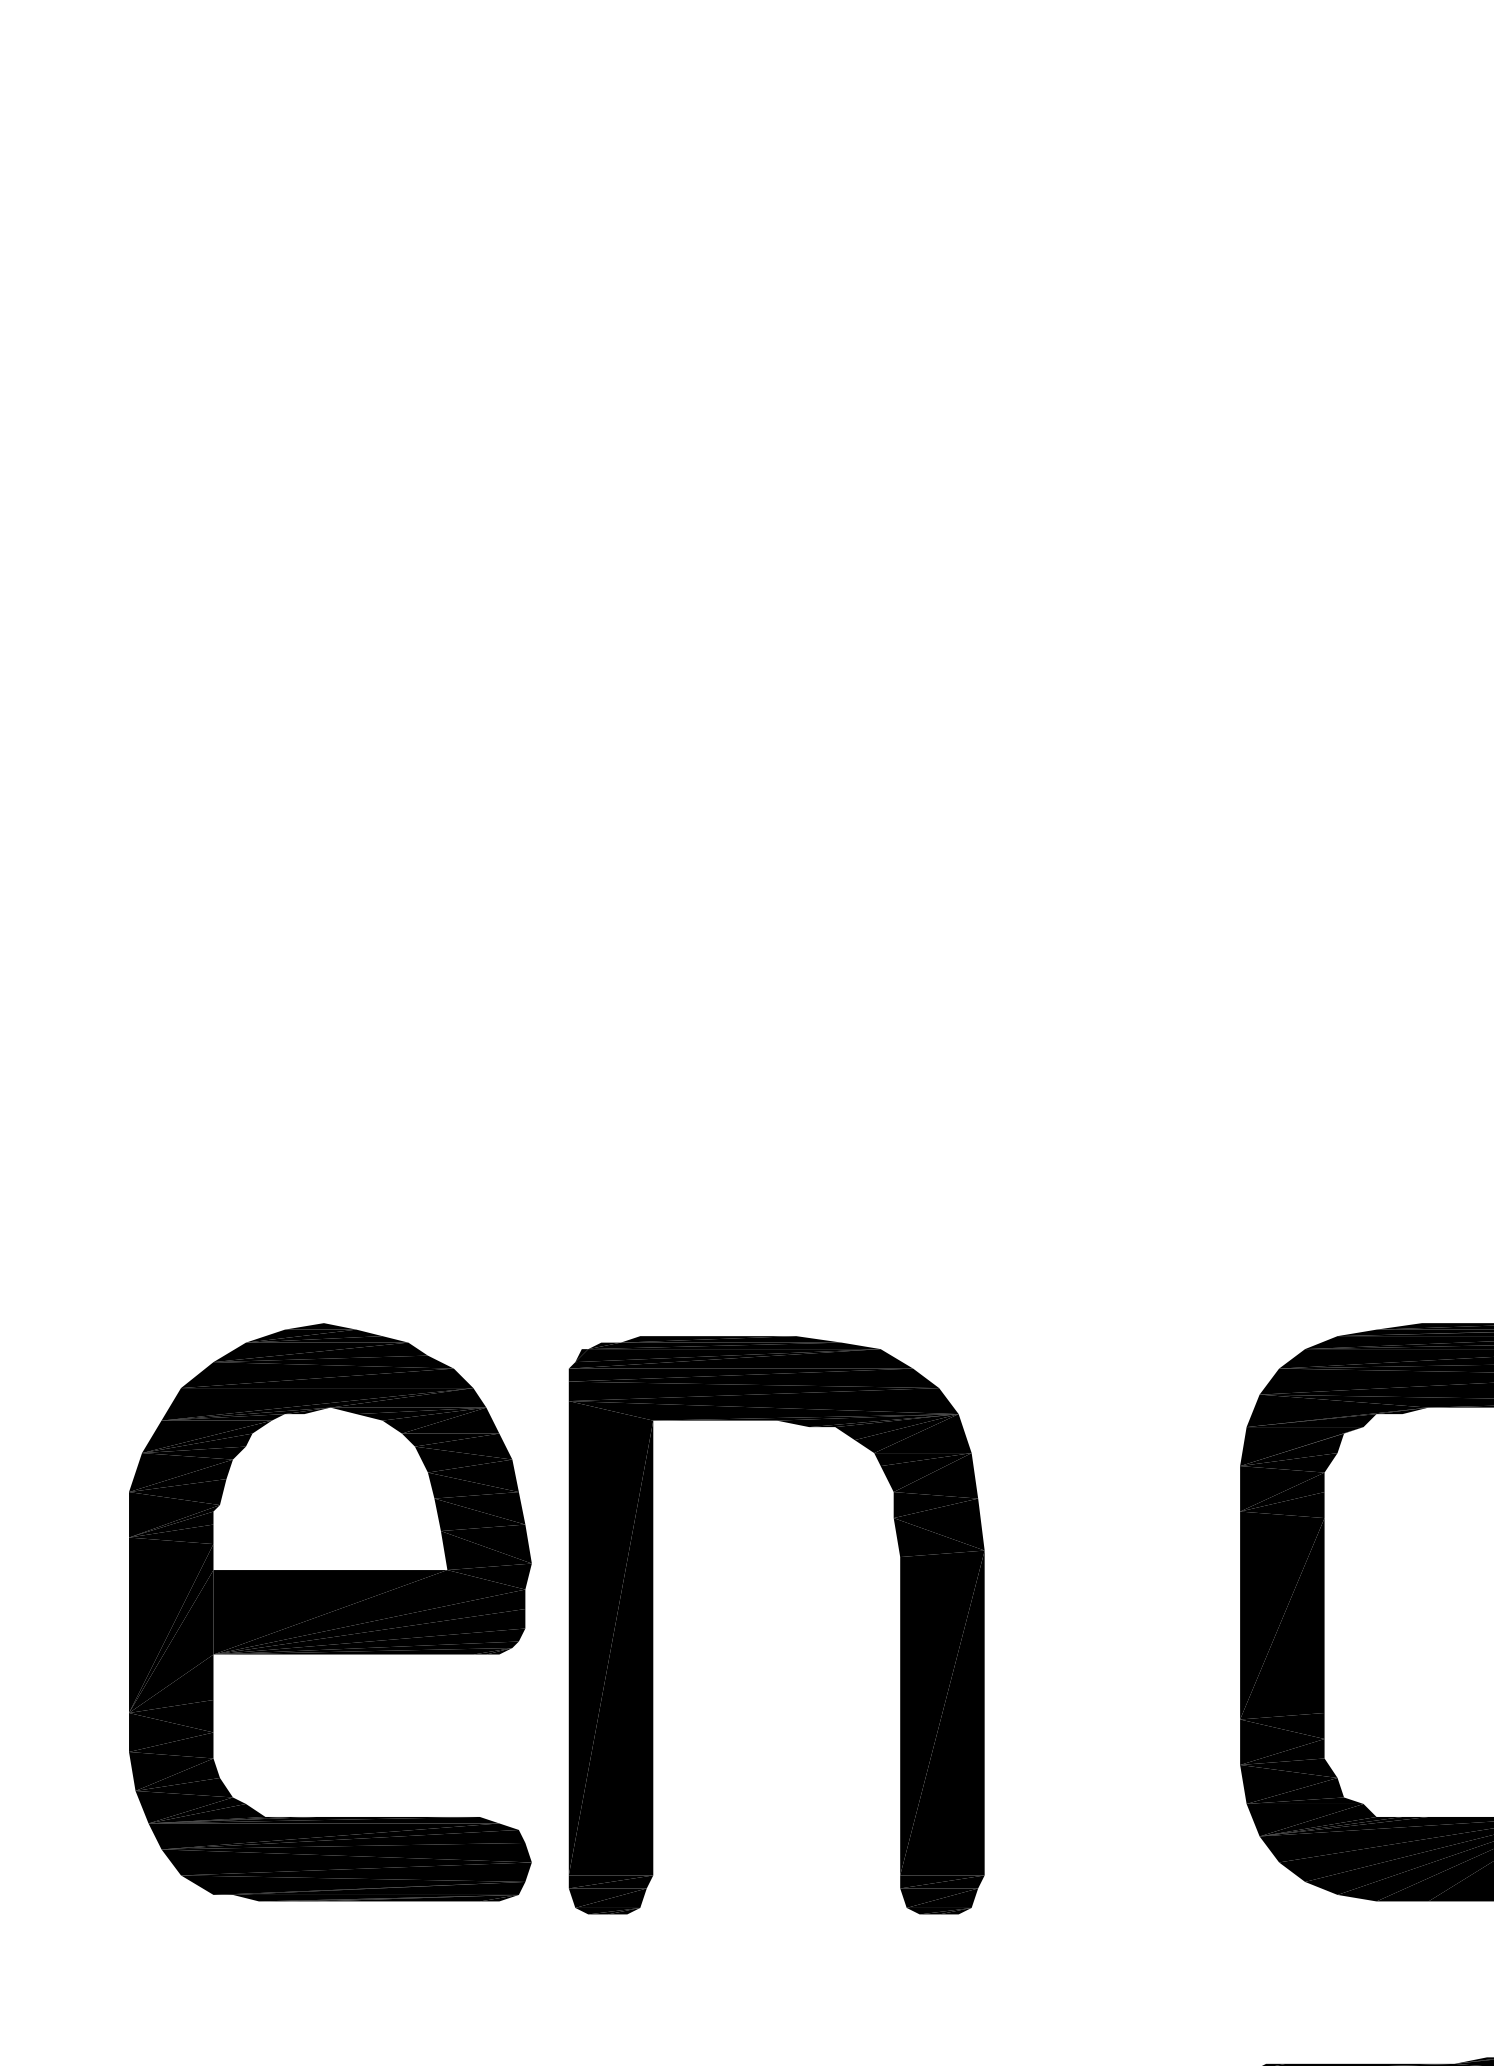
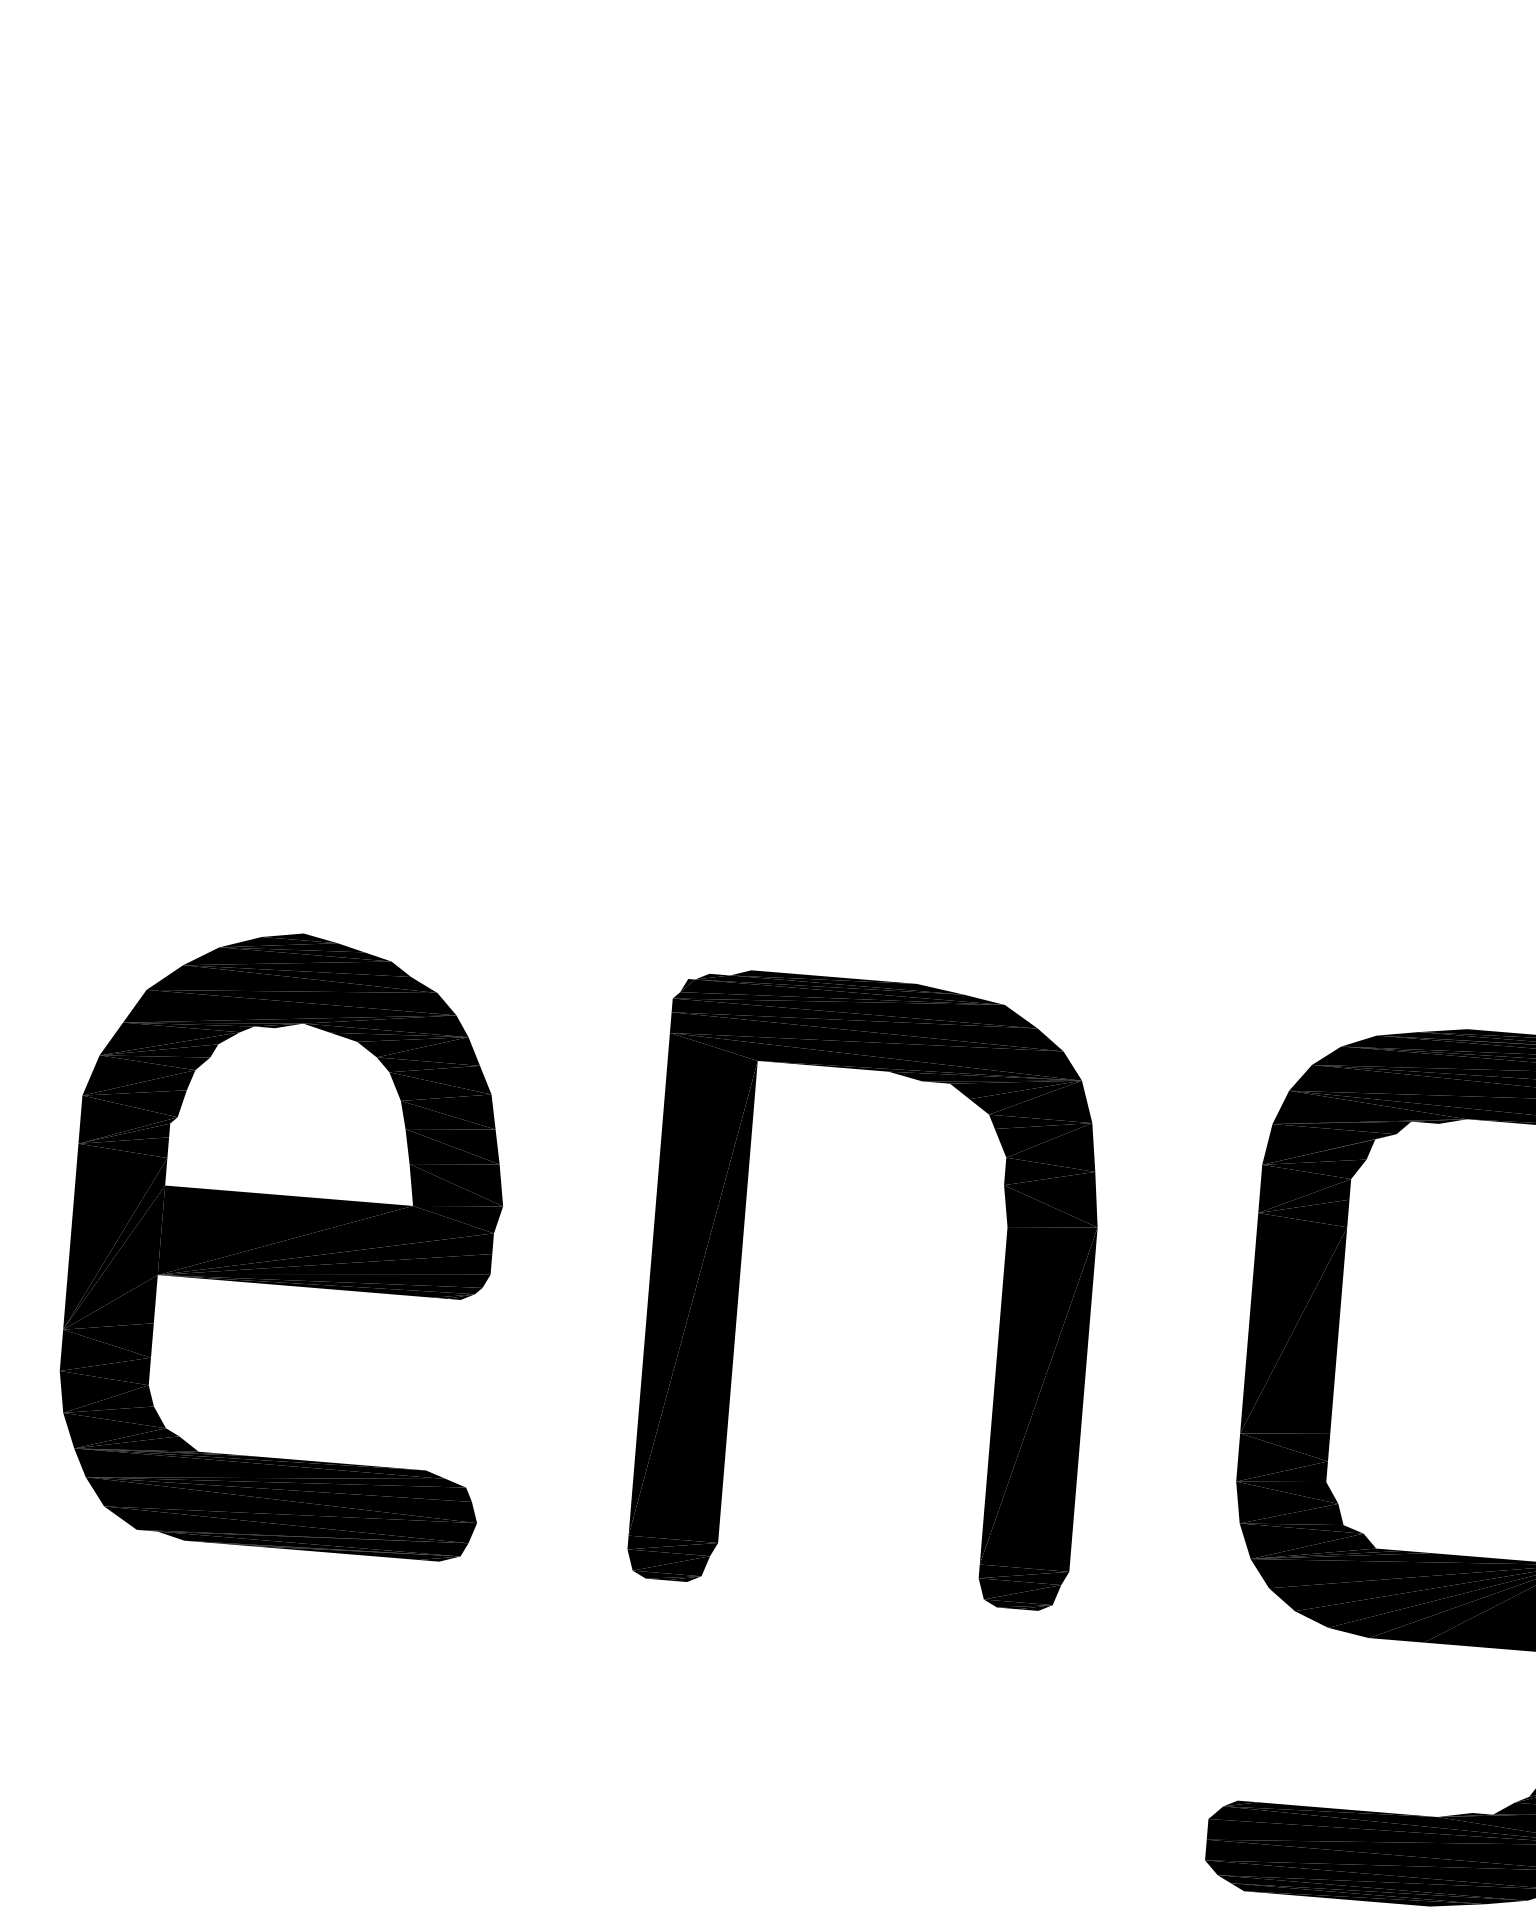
part: (653, 1625) -> (740, 1278), moved

